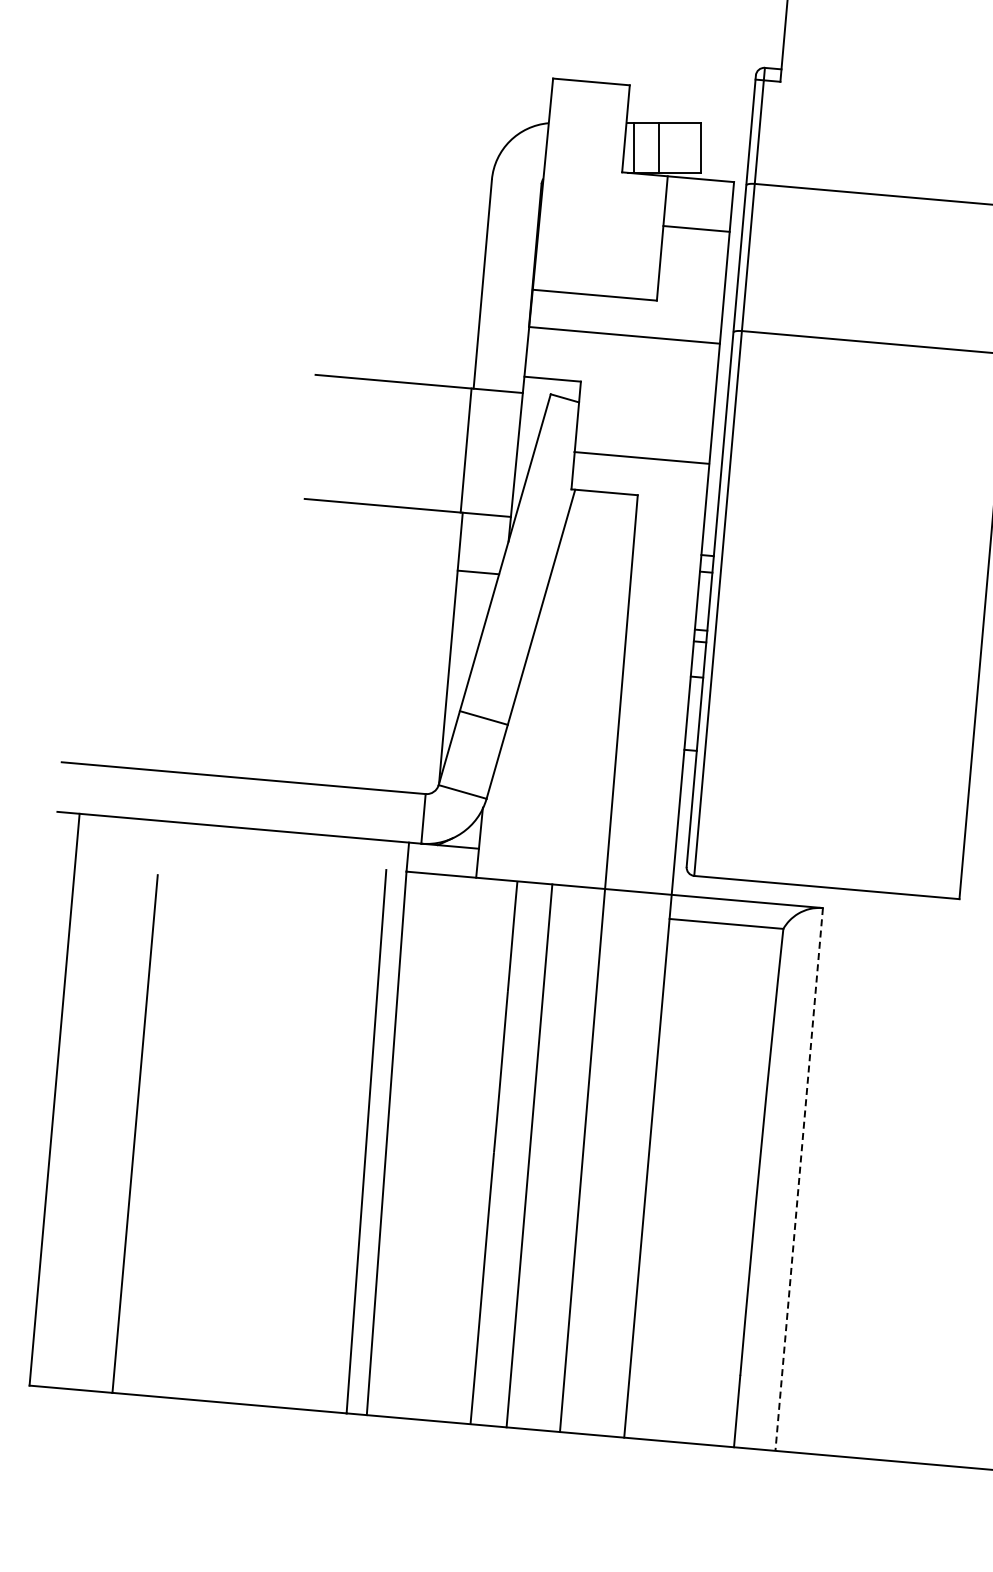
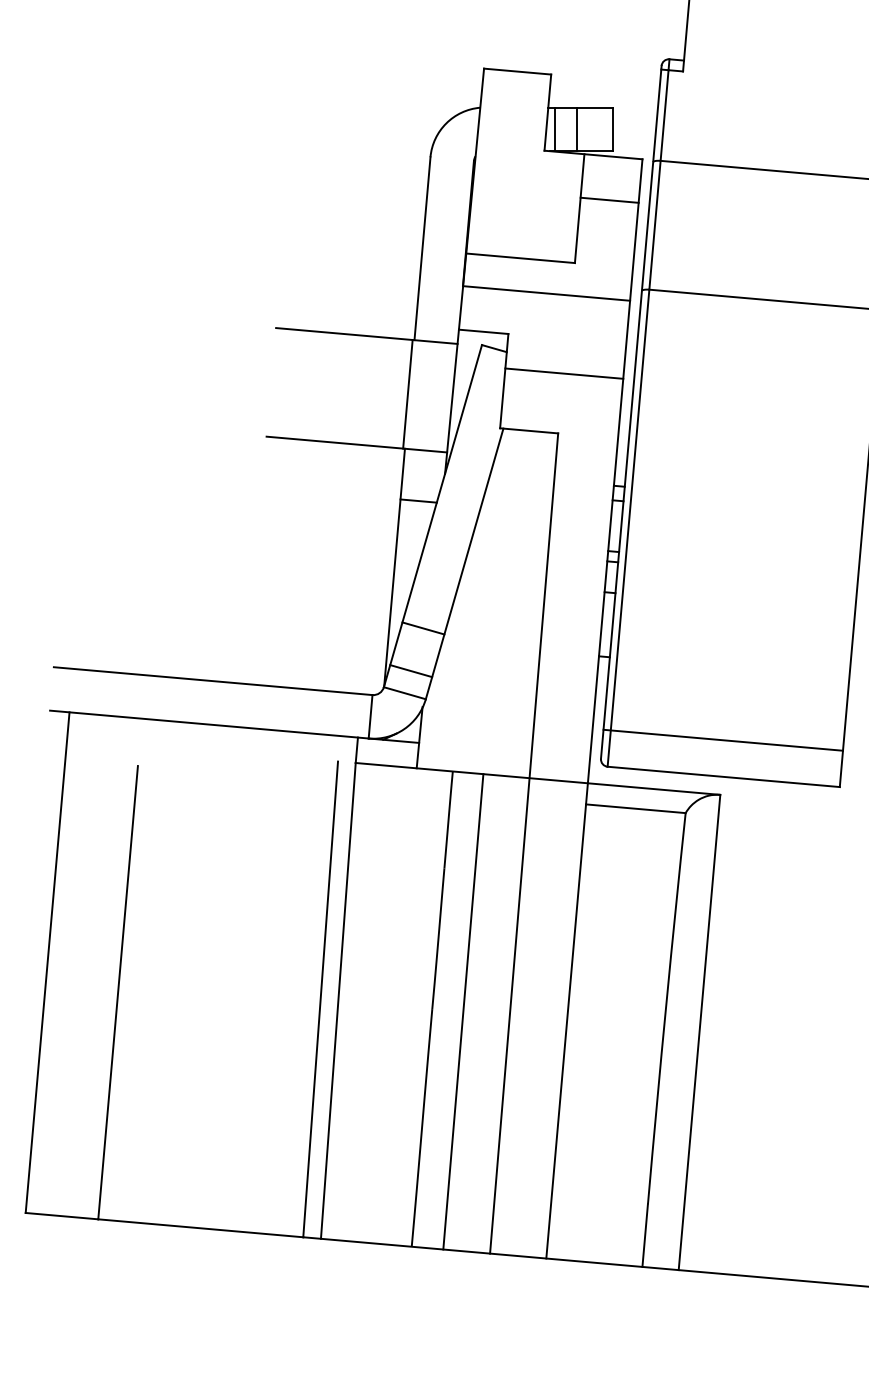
line: (641, 457) -> (564, 373), moved
line: (469, 766) -> (410, 670), added
line: (826, 845) -> (723, 740), added
line: (799, 1179) -> (699, 1032), dashed -> solid

